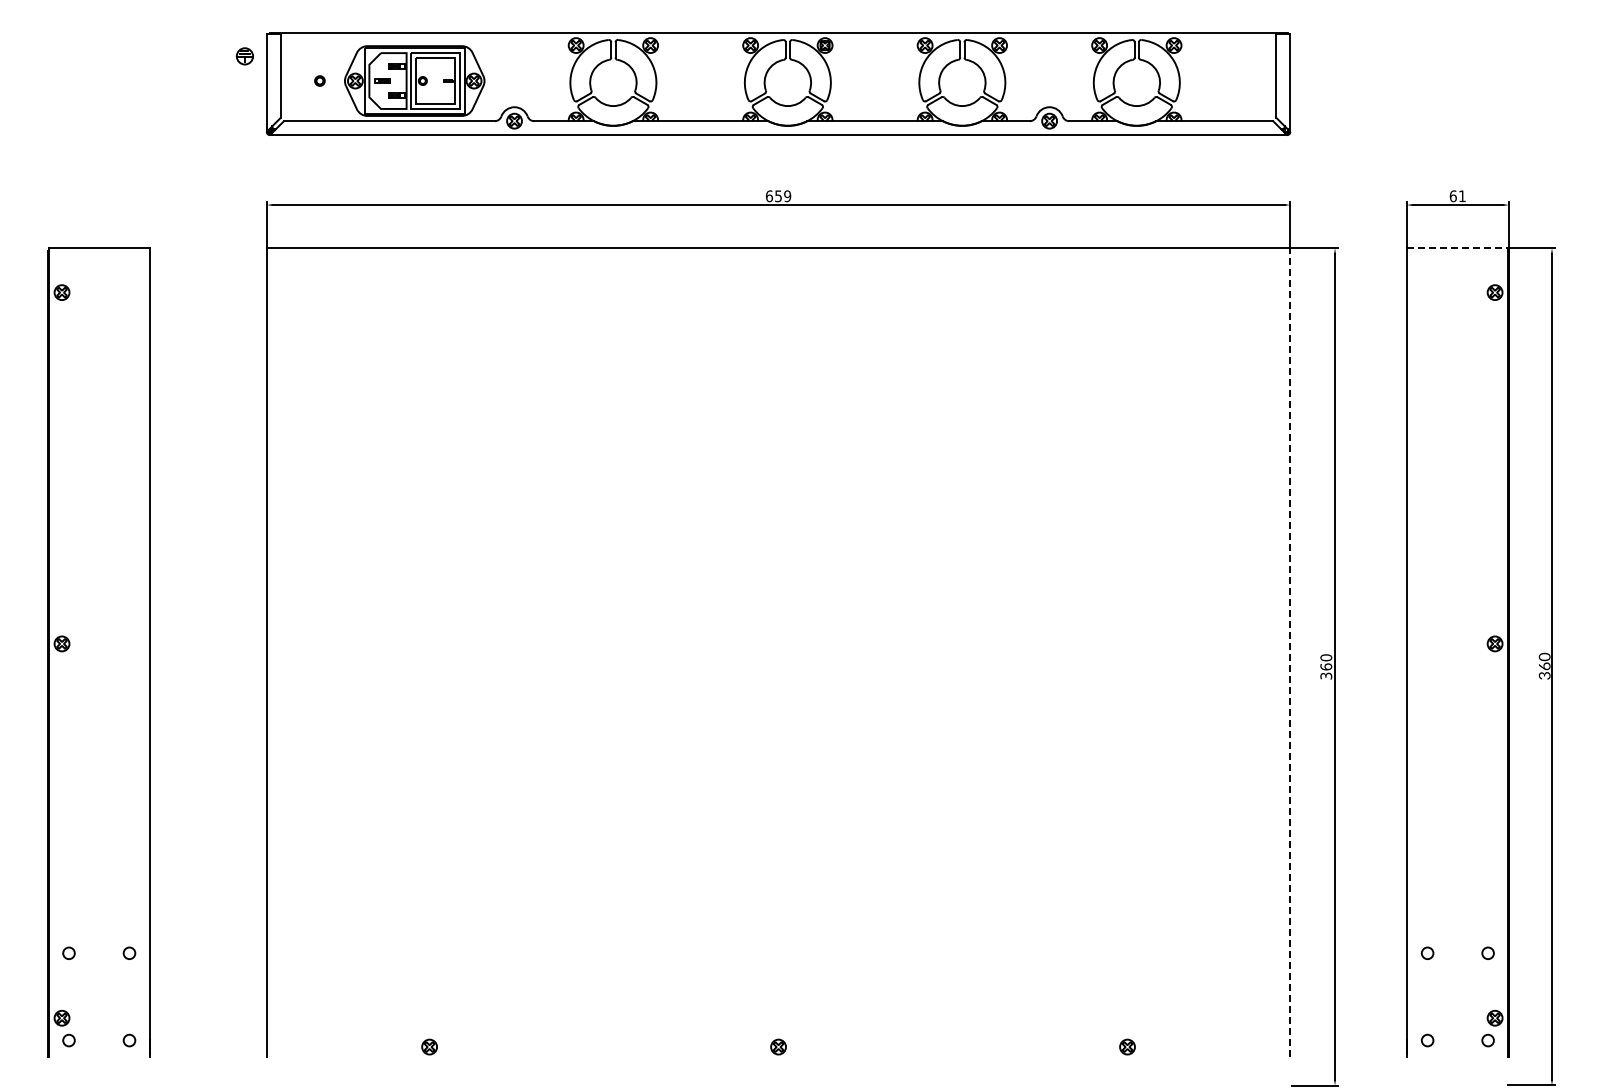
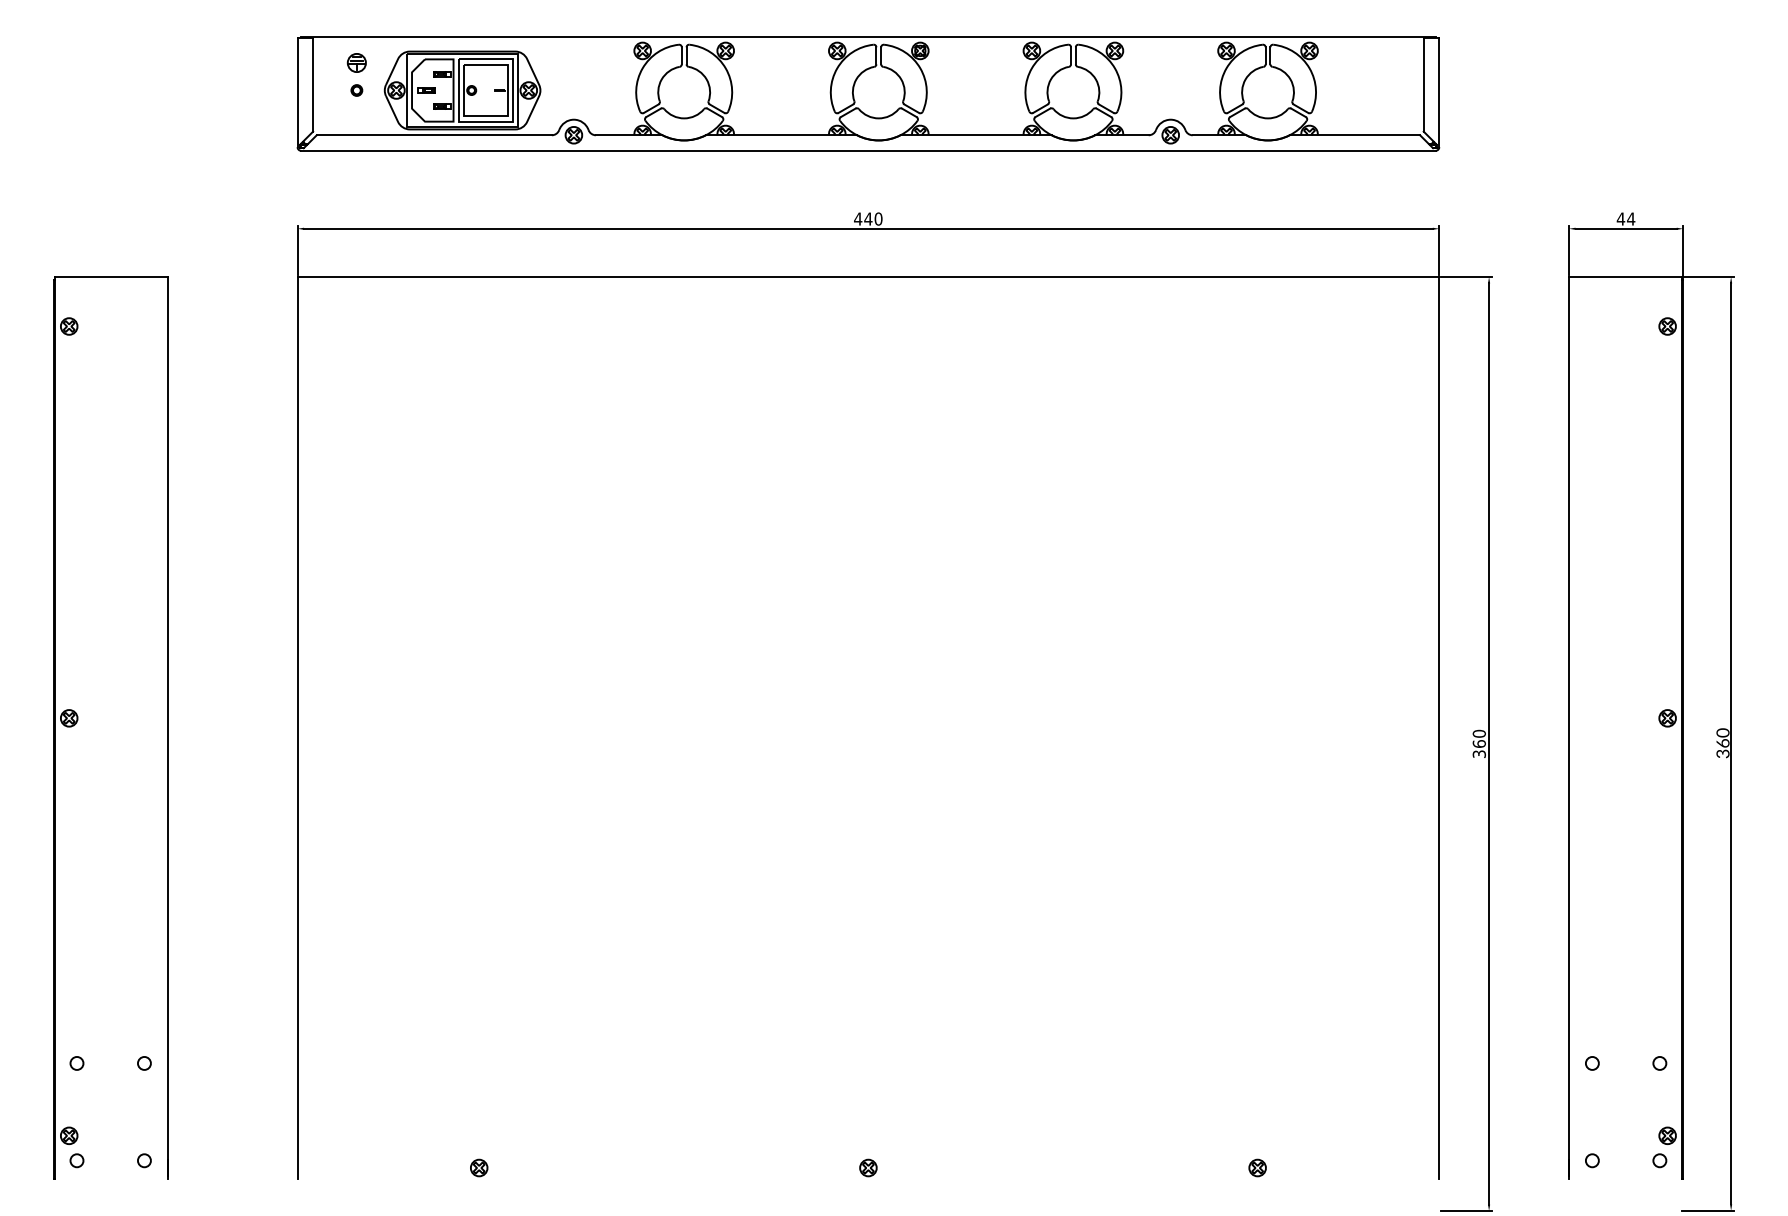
part: (244, 56) -> (356, 63), moved
text: (777, 196) -> (867, 219), 659 -> 440
text: (1457, 196) -> (1625, 219), 61 -> 44
line: (1457, 248) -> (1625, 277), dashed -> solid
line: (1290, 652) -> (1439, 727), dashed -> solid

